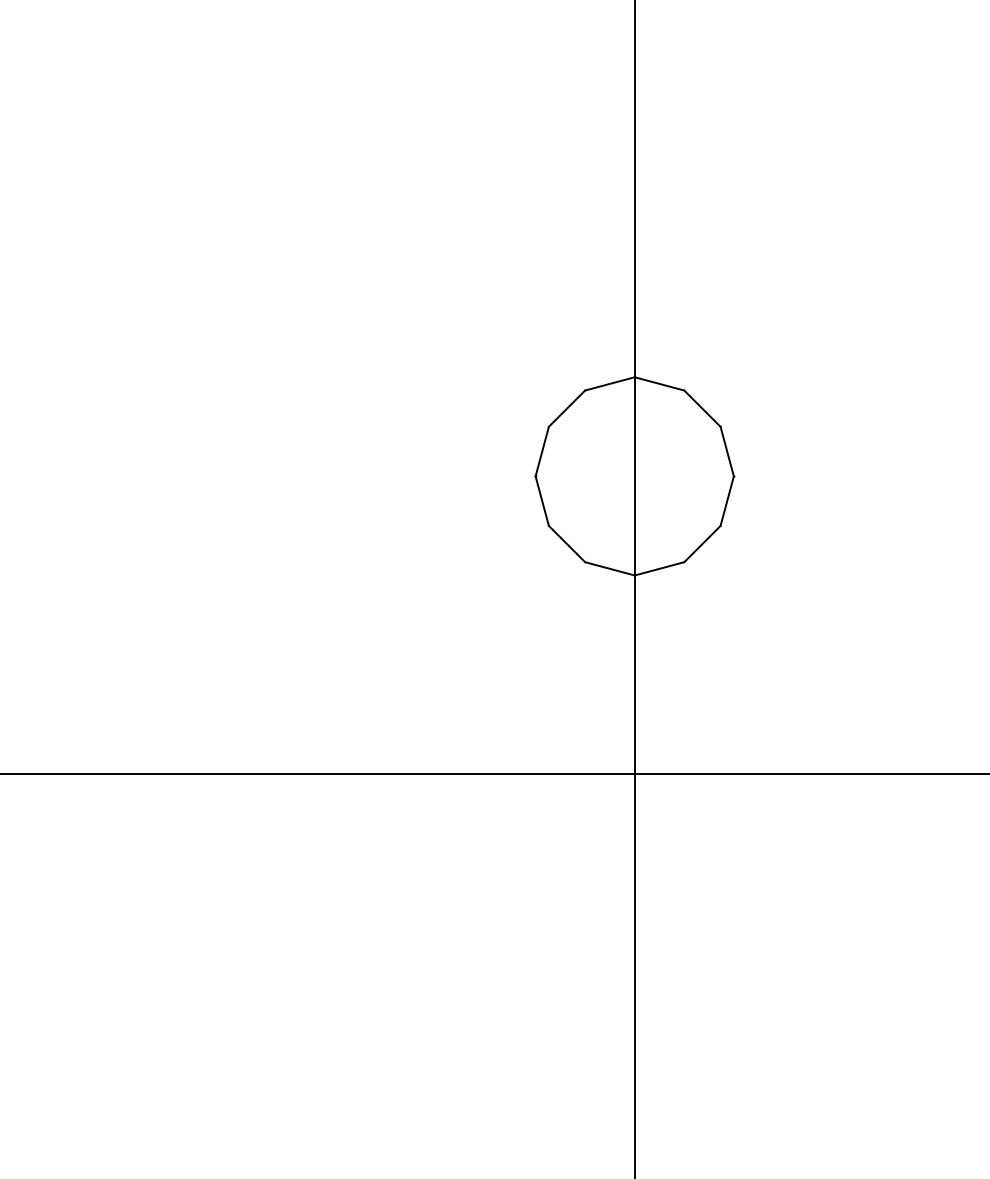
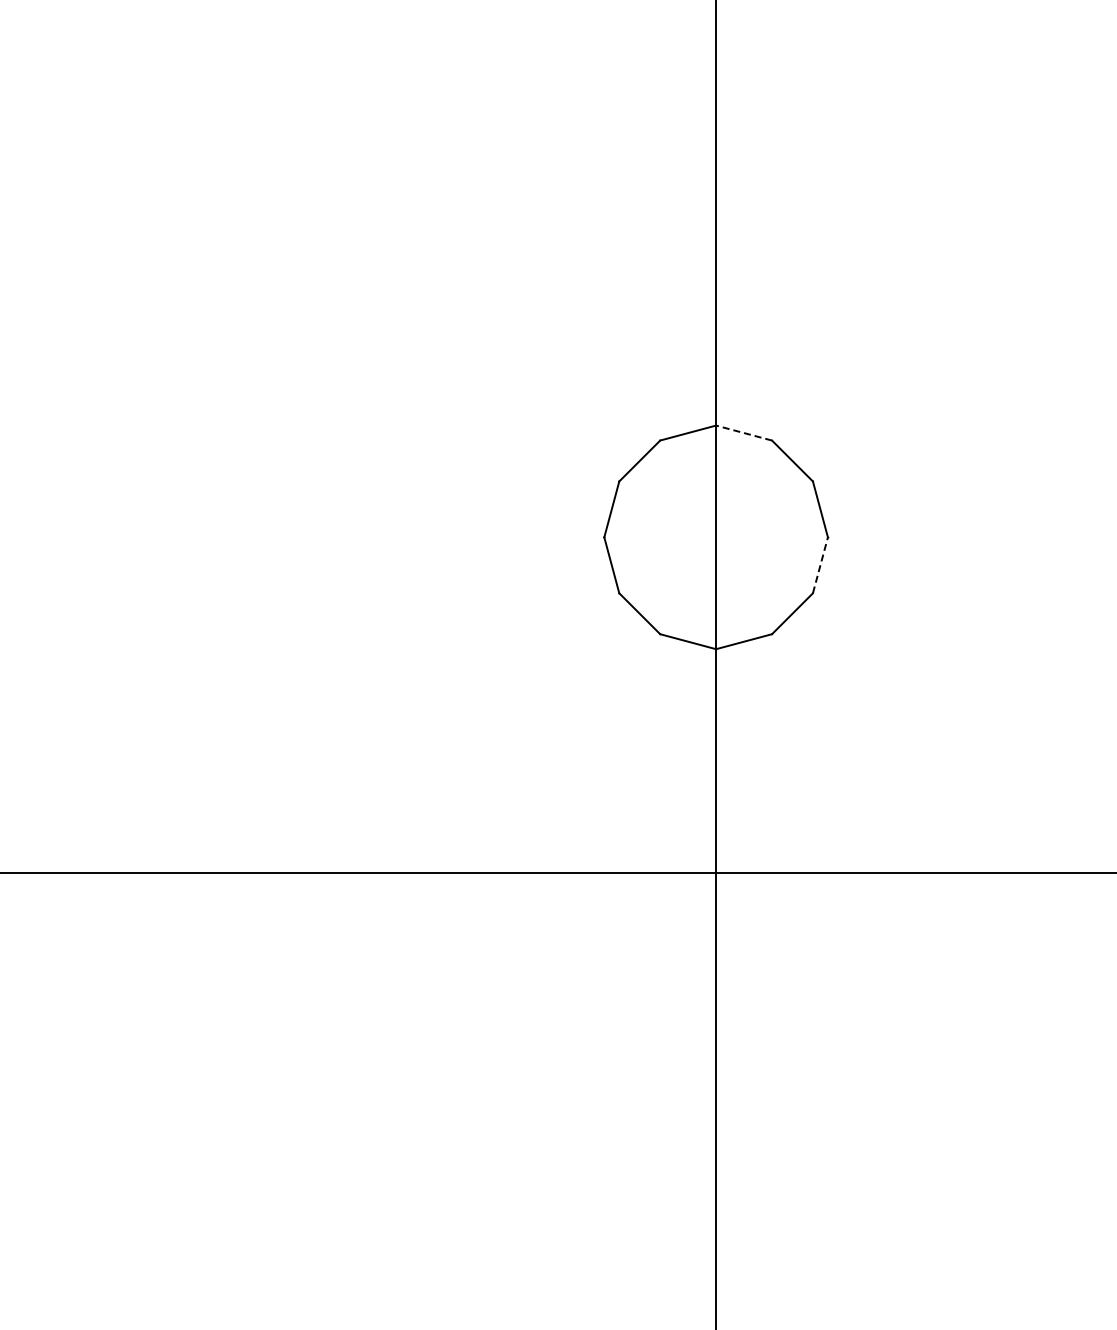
line: (659, 384) -> (744, 433), solid -> dashed
line: (727, 501) -> (820, 565), solid -> dashed

